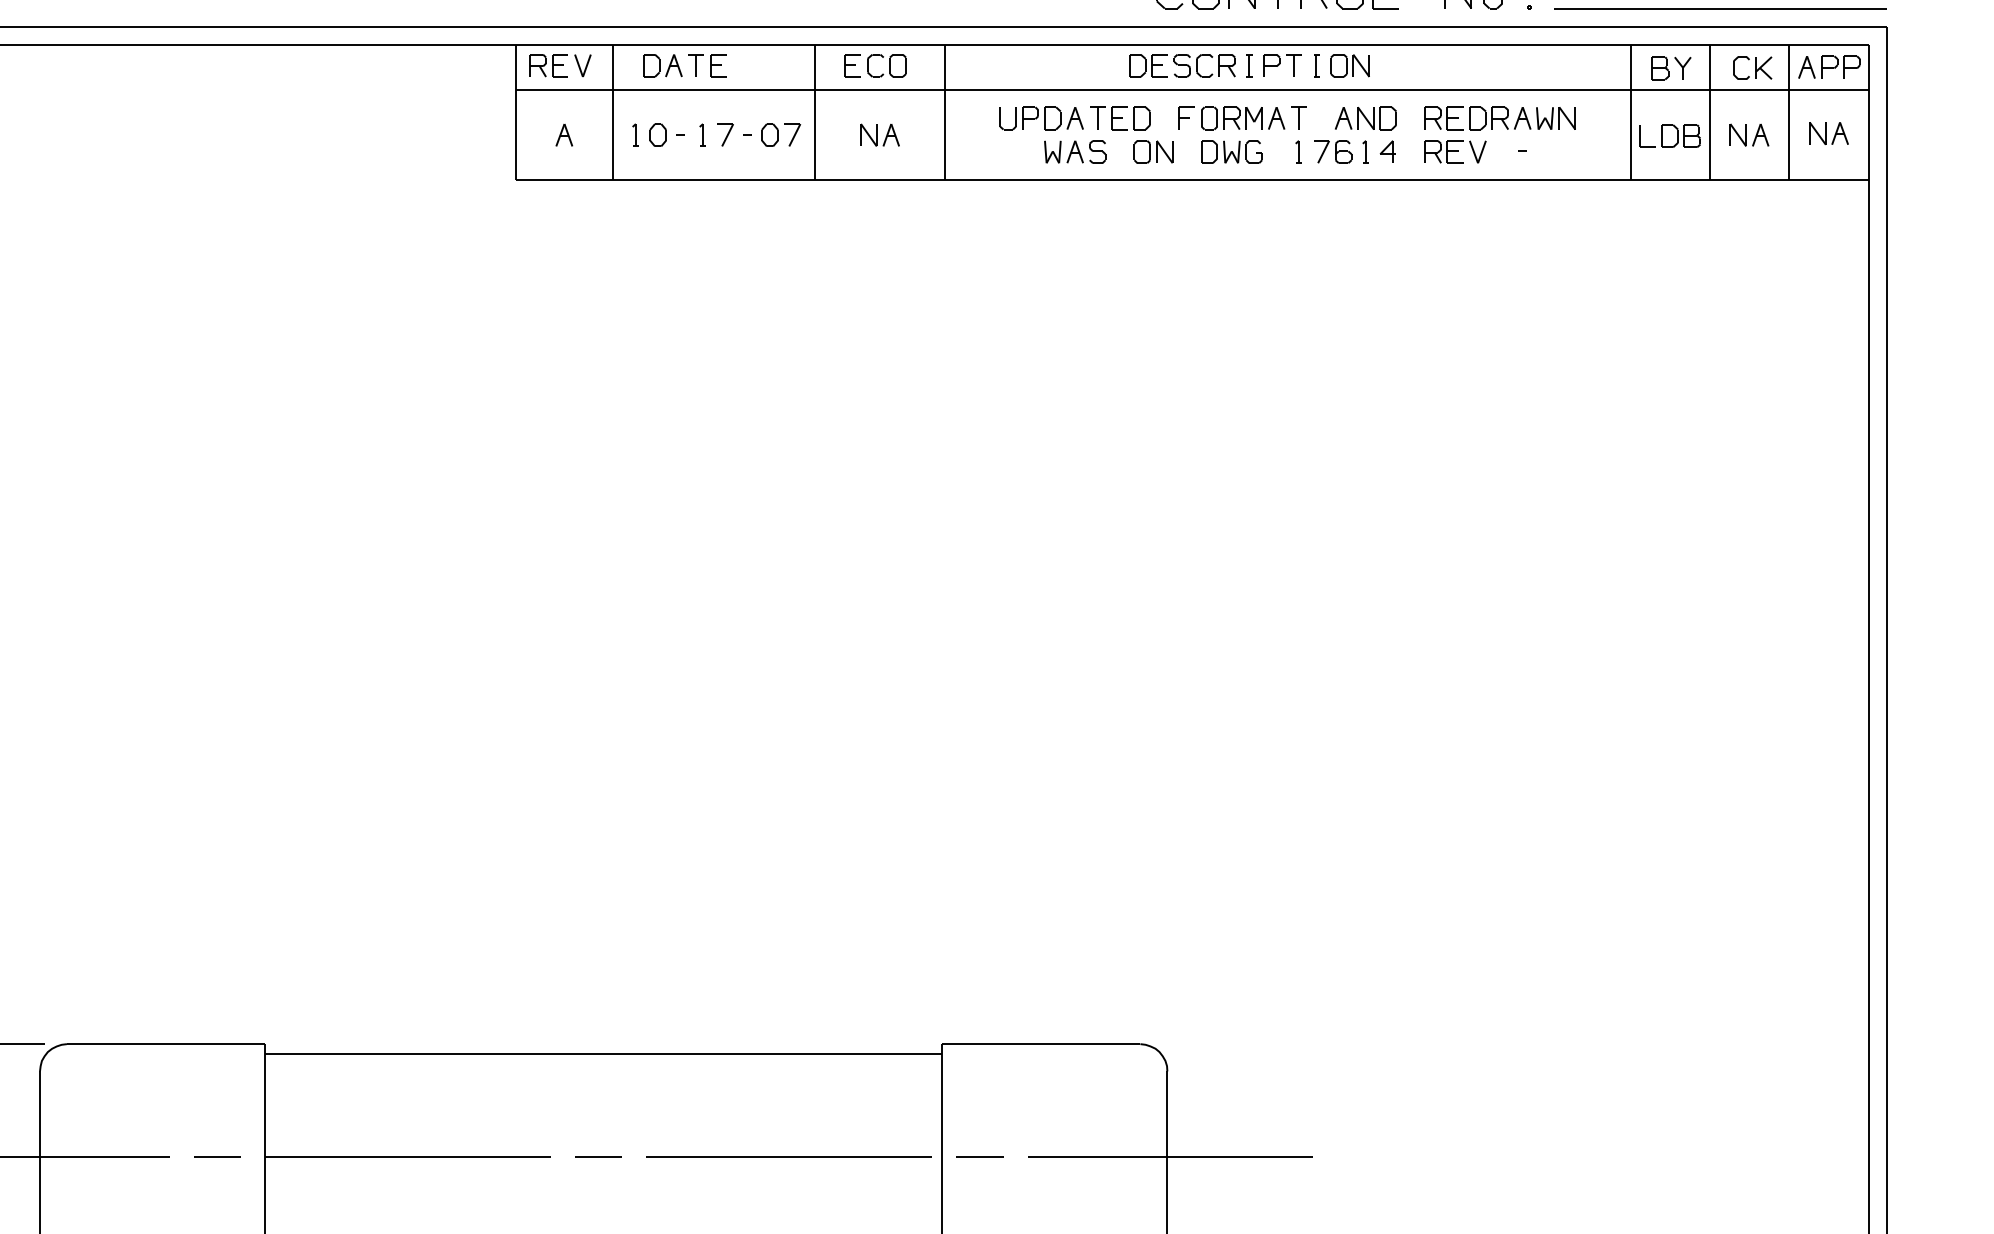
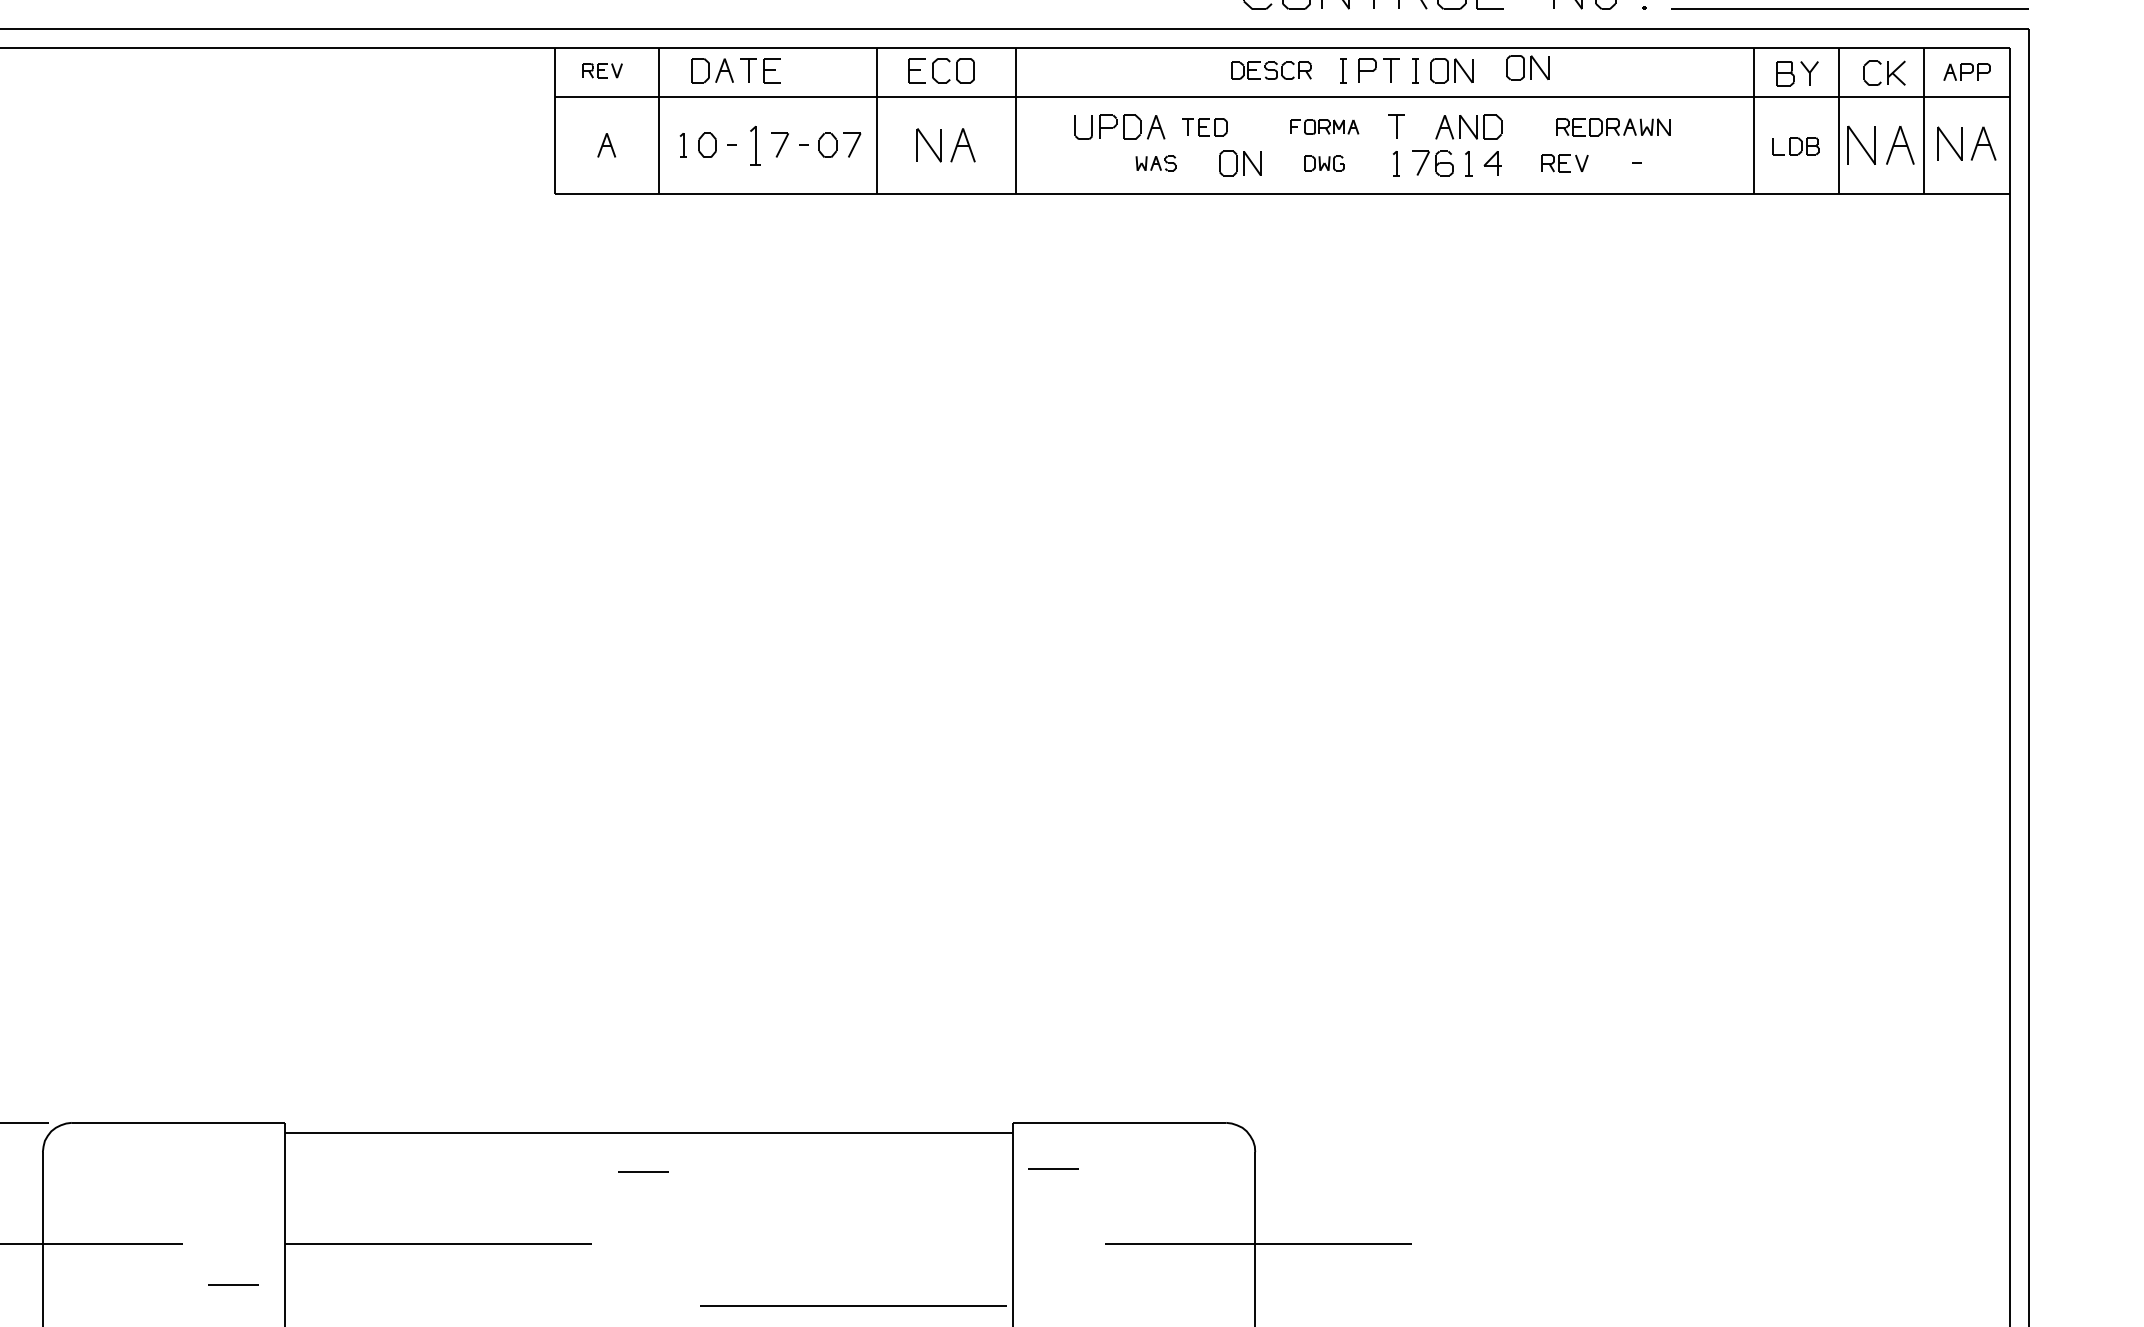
part: (1420, 62) -> (1527, 67), added
part: (560, 65) -> (602, 70), size x0.6
part: (1182, 65) -> (1271, 70), size x0.7
part: (1828, 66) -> (1966, 71), size x0.7
part: (1120, 117) -> (1204, 126), size x0.7
part: (1231, 117) -> (1324, 126), size x0.6
part: (1499, 117) -> (1612, 126), size x0.7
part: (1828, 133) -> (1966, 143), size x1.4
part: (702, 134) -> (755, 144), size x1.6
part: (880, 135) -> (946, 145), size x1.4
part: (1669, 135) -> (1795, 145), size x0.7
part: (1749, 135) -> (1881, 145), size x1.6
part: (1074, 152) -> (1155, 163), size x0.6
part: (1231, 152) -> (1324, 163), size x0.6
part: (1454, 152) -> (1564, 163), size x0.7
line: (217, 1156) -> (233, 1284), moved
line: (598, 1156) -> (643, 1171), moved
line: (789, 1156) -> (853, 1305), moved
line: (979, 1156) -> (1053, 1168), moved

